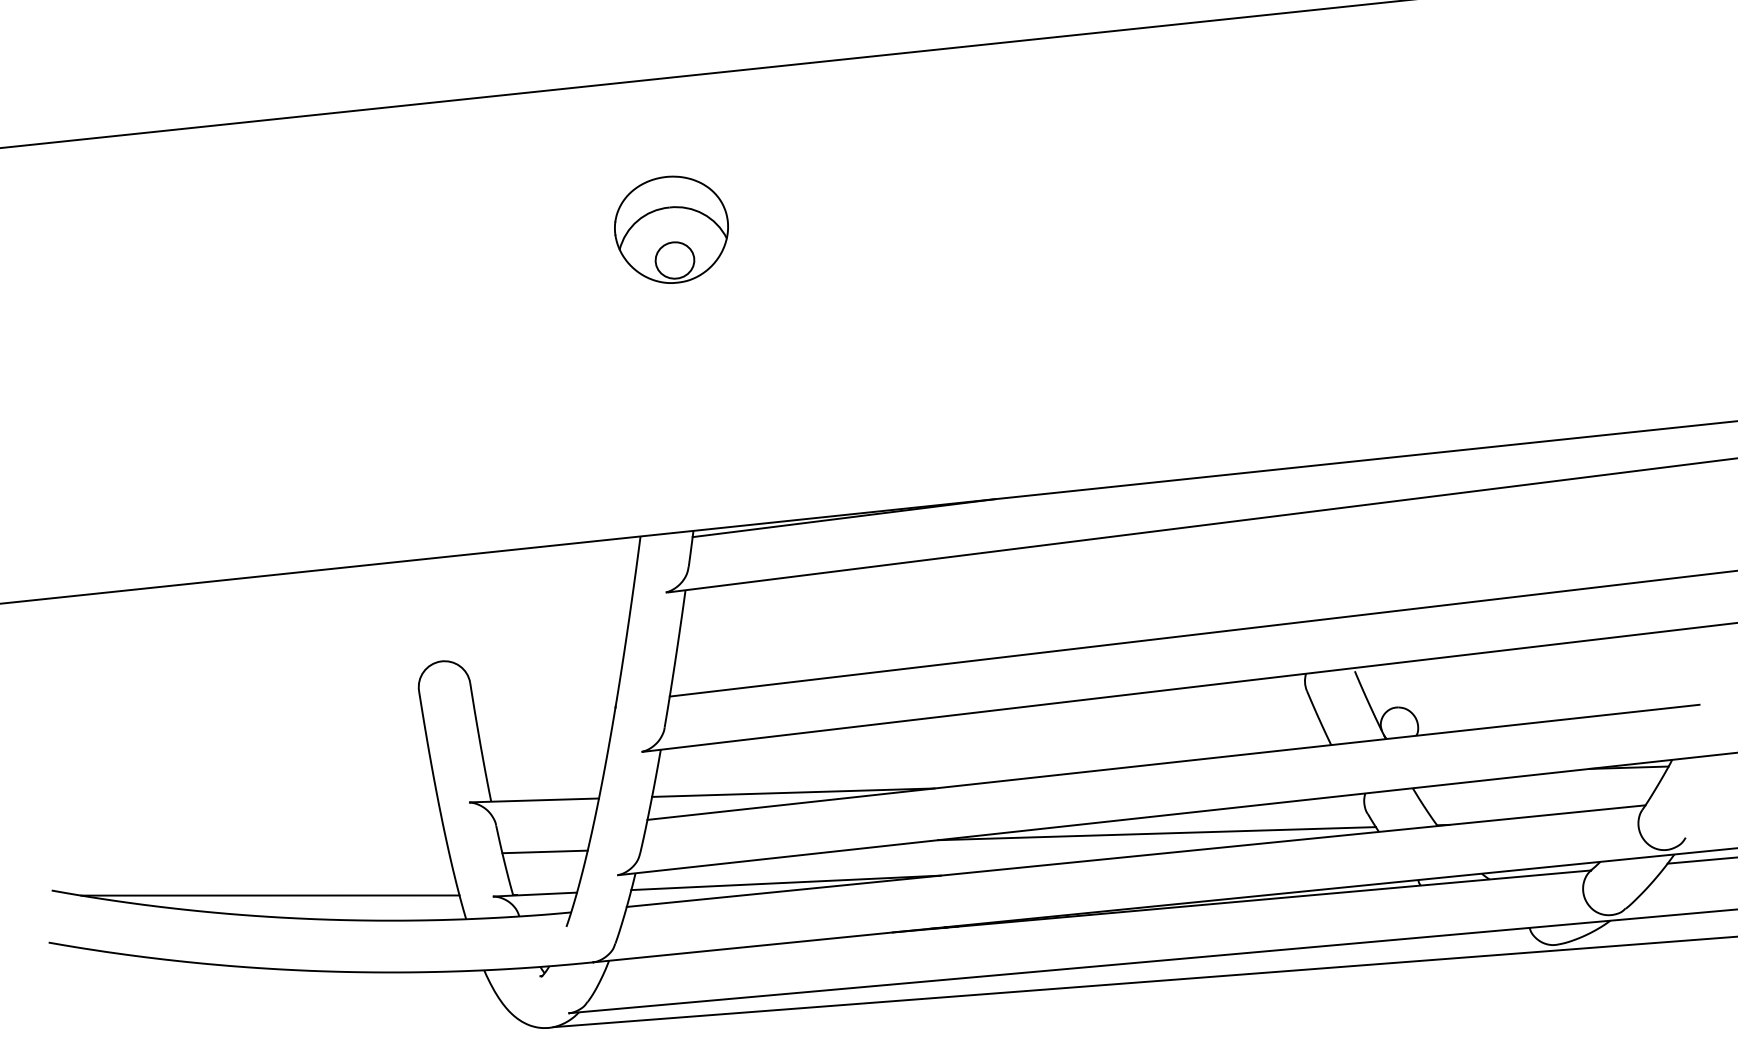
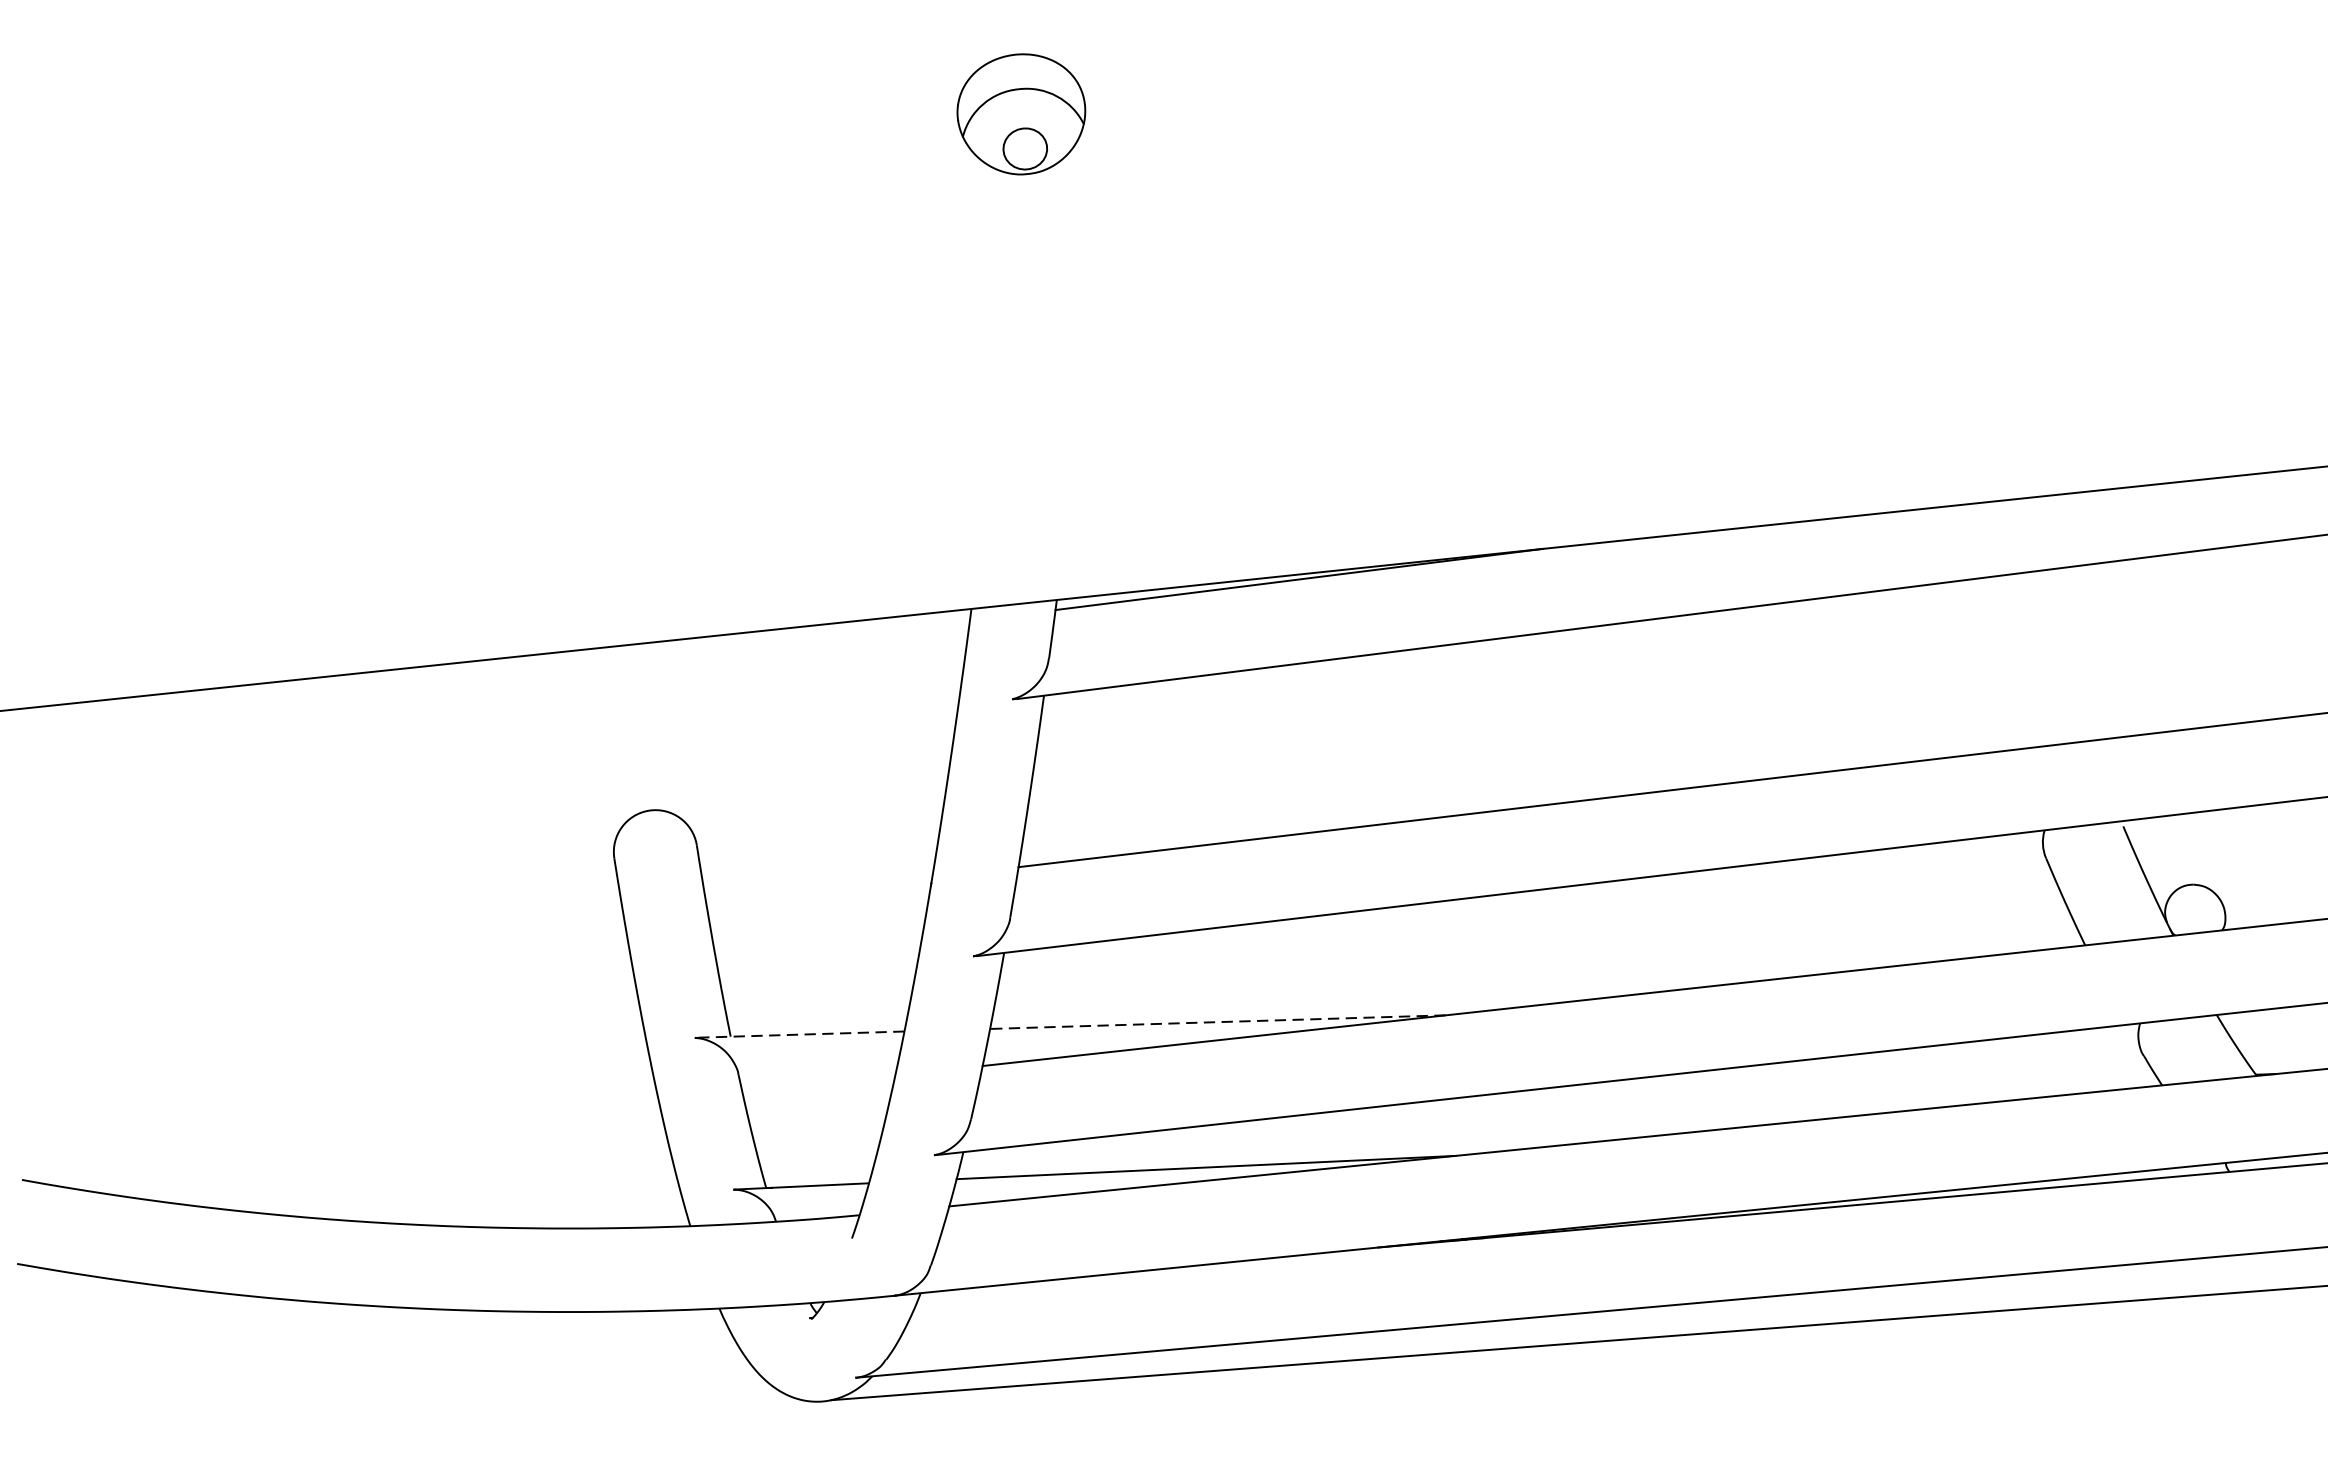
part: (671, 229) -> (1021, 113), size x0.7
line: (792, 792) -> (1216, 1021), solid -> dashed
line: (535, 800) -> (802, 1034), solid -> dashed
line: (1156, 833) -> (1803, 1087), removed
line: (544, 851) -> (816, 1116), removed
line: (270, 895) -> (374, 1187), removed

